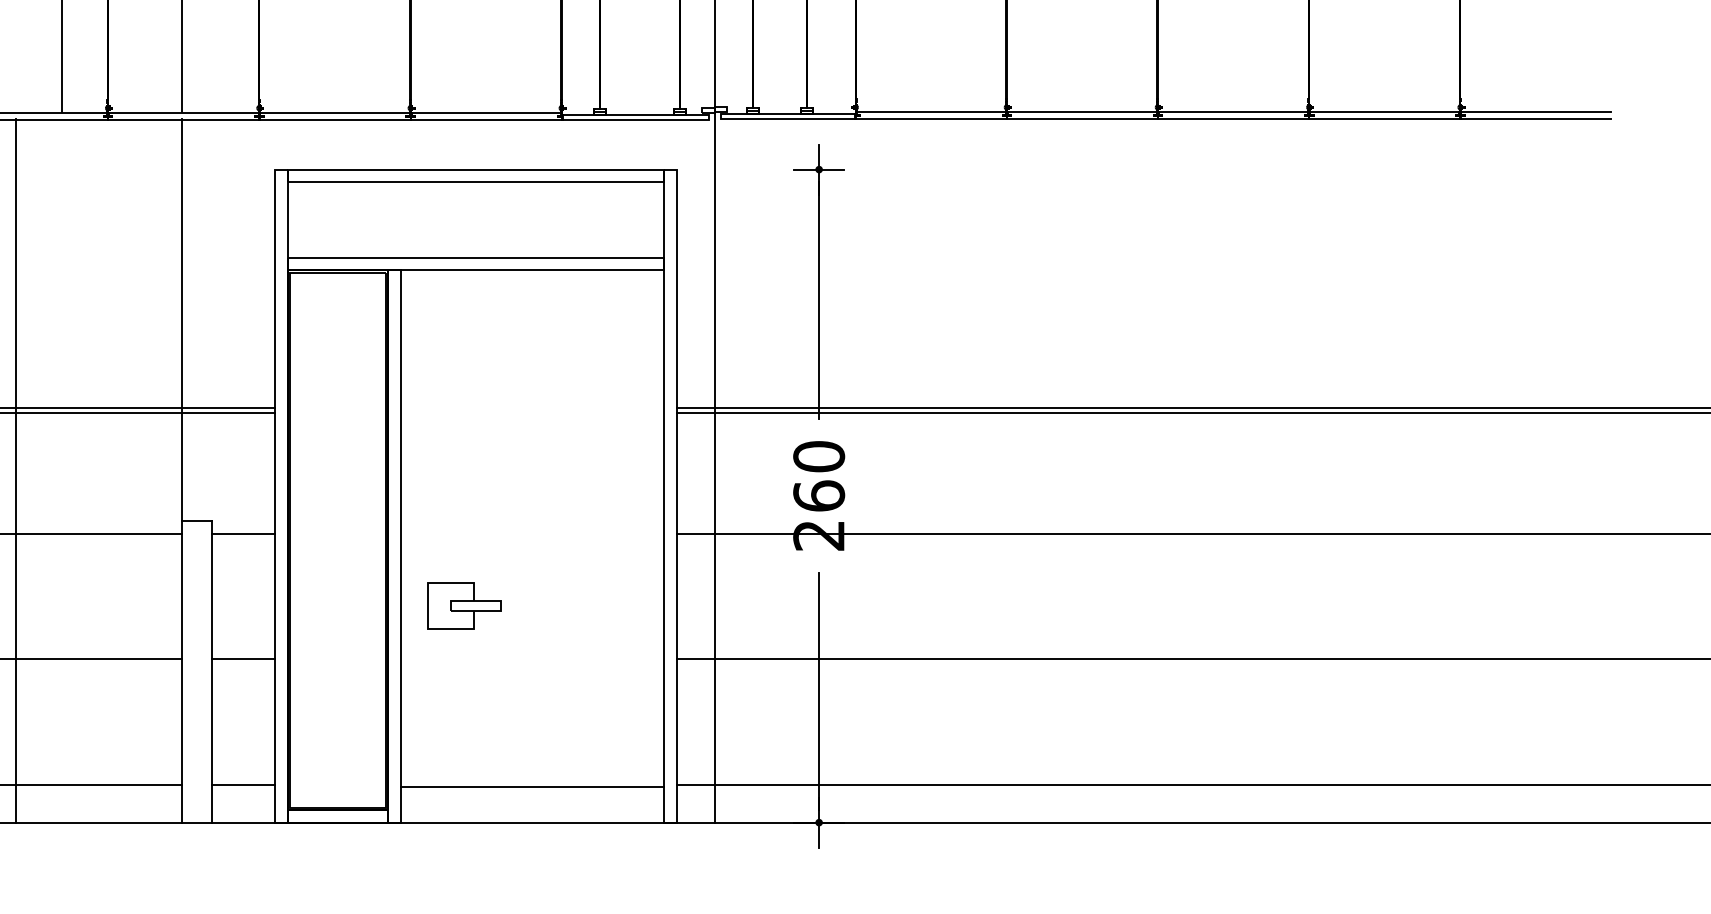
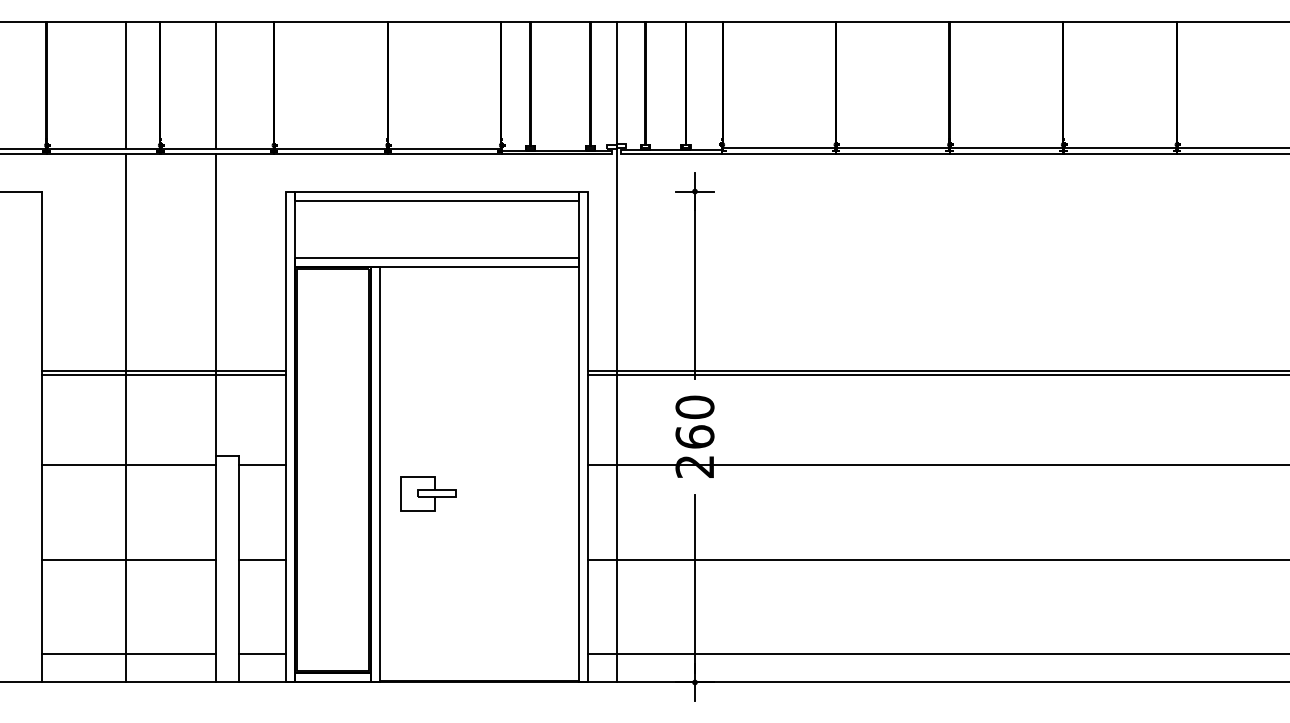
line: (16, 470) -> (125, 417), moved
part: (464, 605) -> (428, 493), moved
line: (532, 786) -> (479, 680), moved

